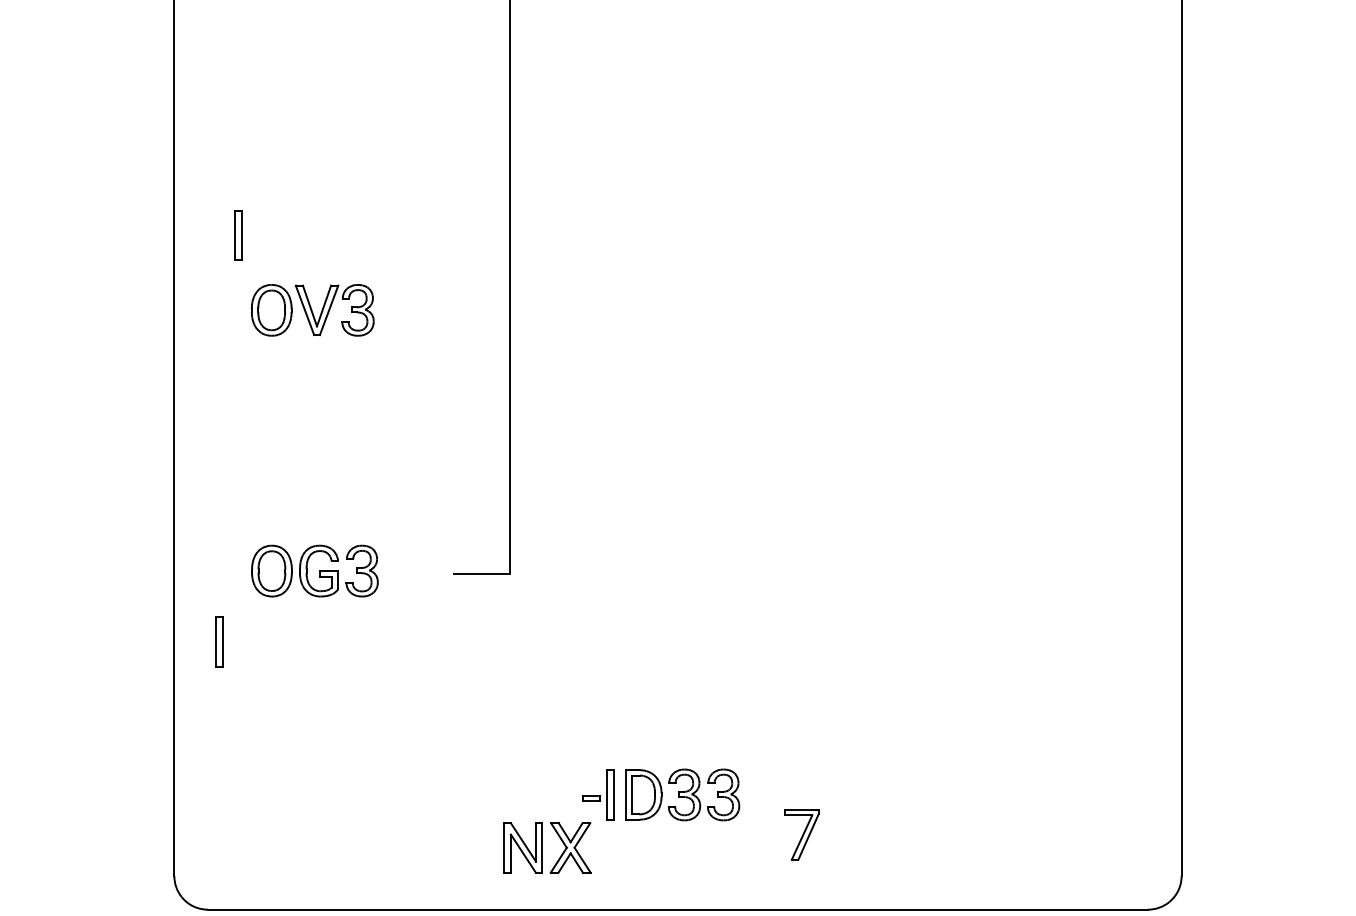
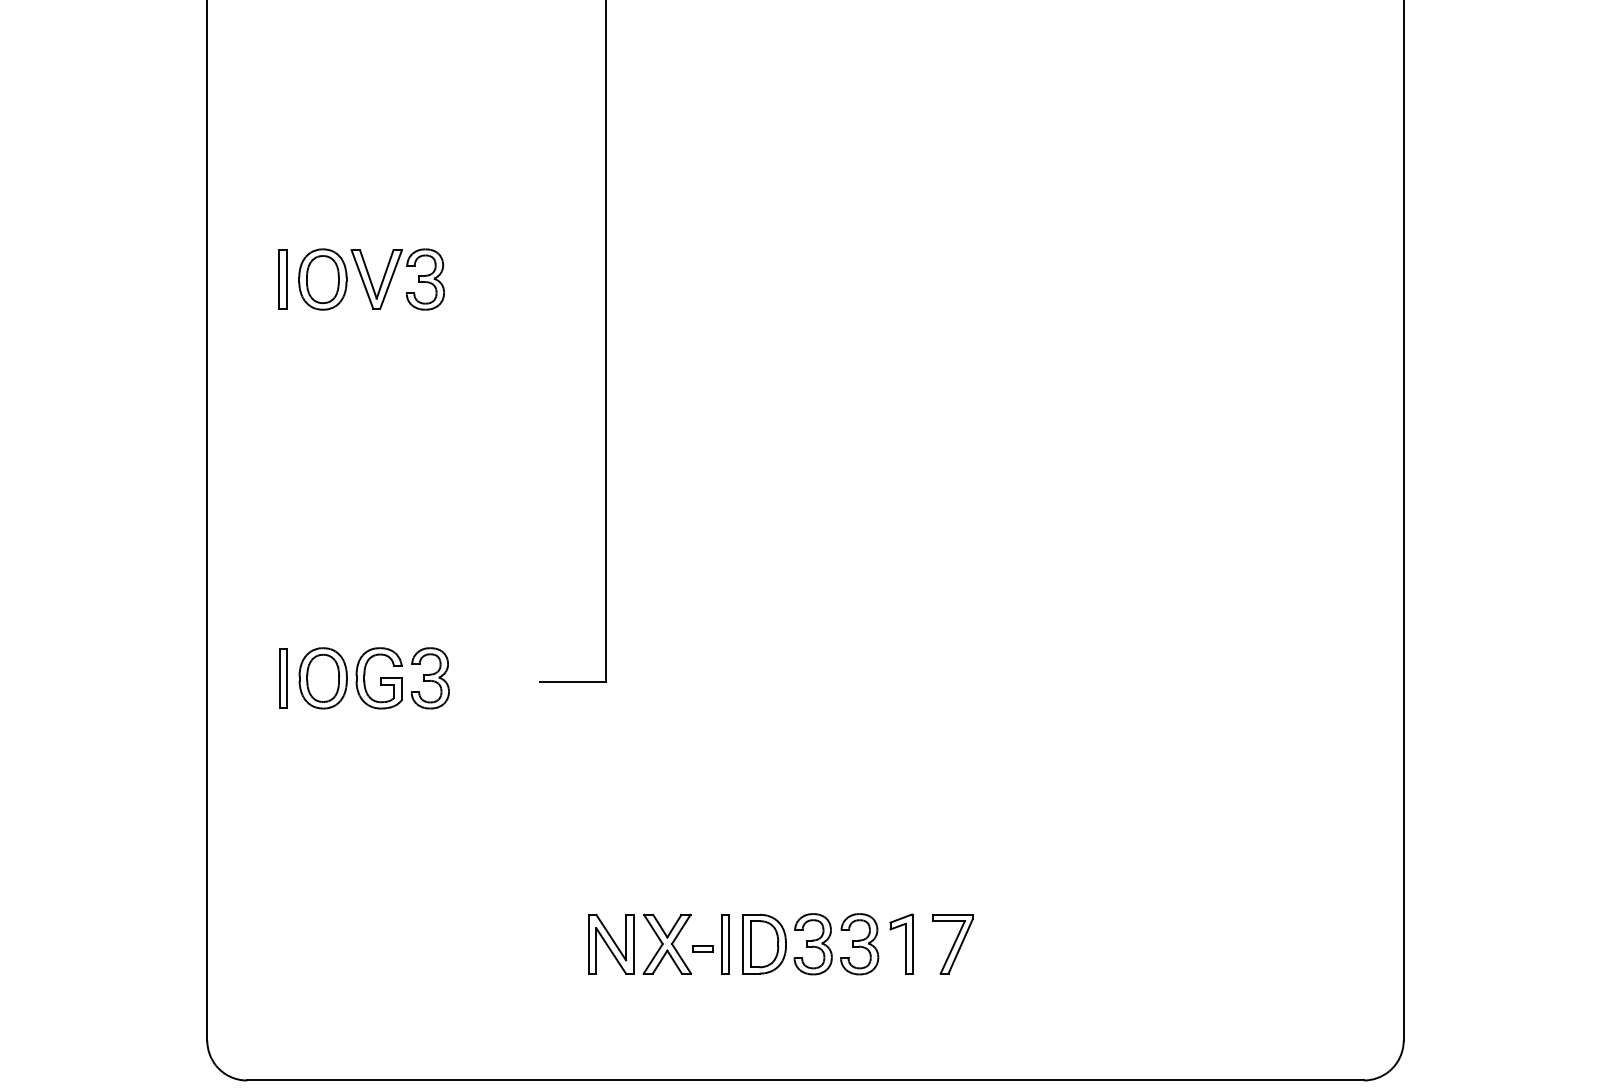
part: (312, 310) -> (371, 279), moved
part: (219, 641) -> (283, 677), moved
part: (758, 794) -> (901, 943), added
part: (801, 834) -> (952, 943), moved
part: (547, 847) -> (639, 943), moved

